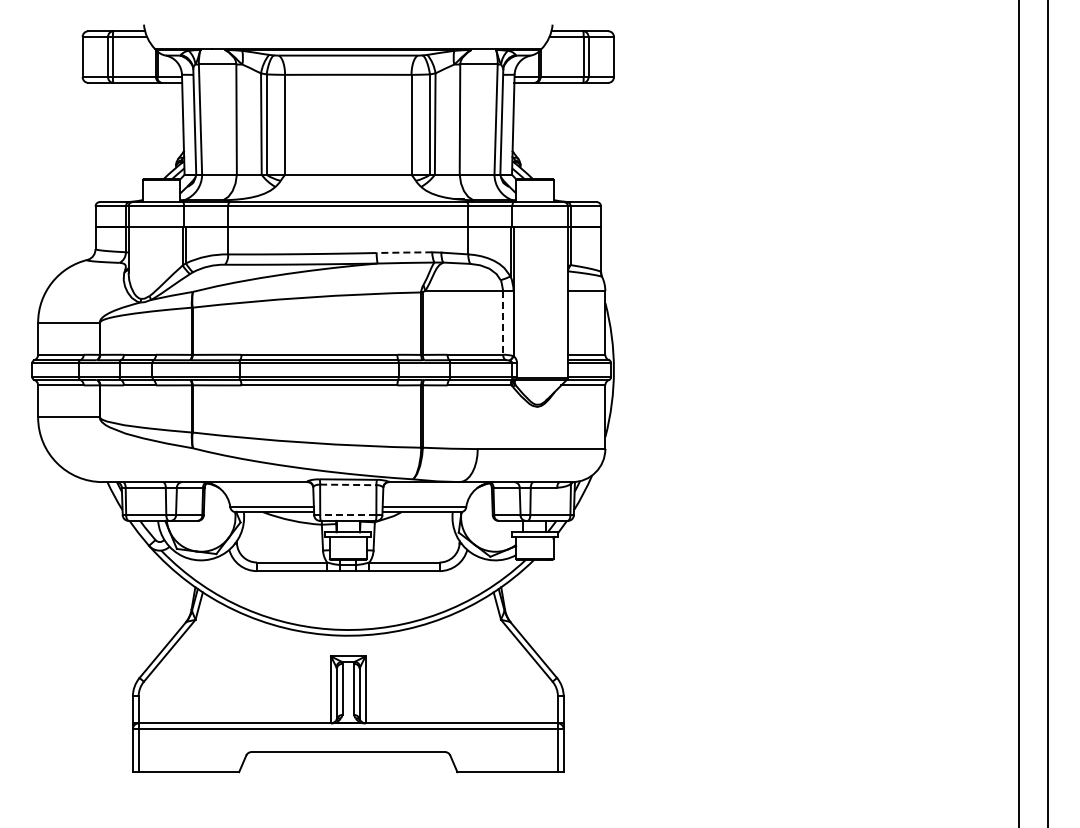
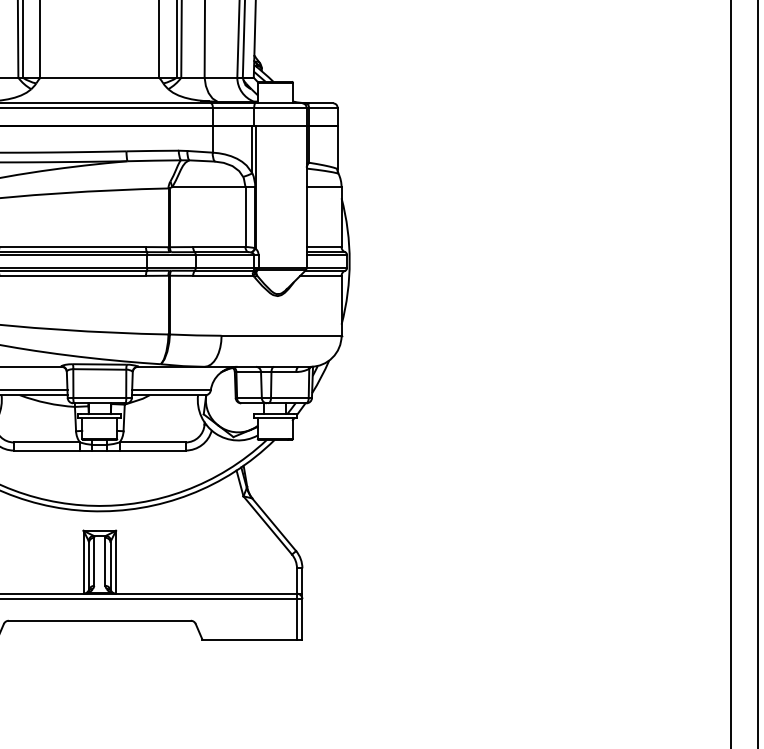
line: (405, 252) -> (153, 150), dashed -> solid
line: (503, 322) -> (245, 216), dashed -> solid
line: (348, 484) -> (100, 369), dashed -> solid
line: (347, 515) -> (99, 398), dashed -> solid

